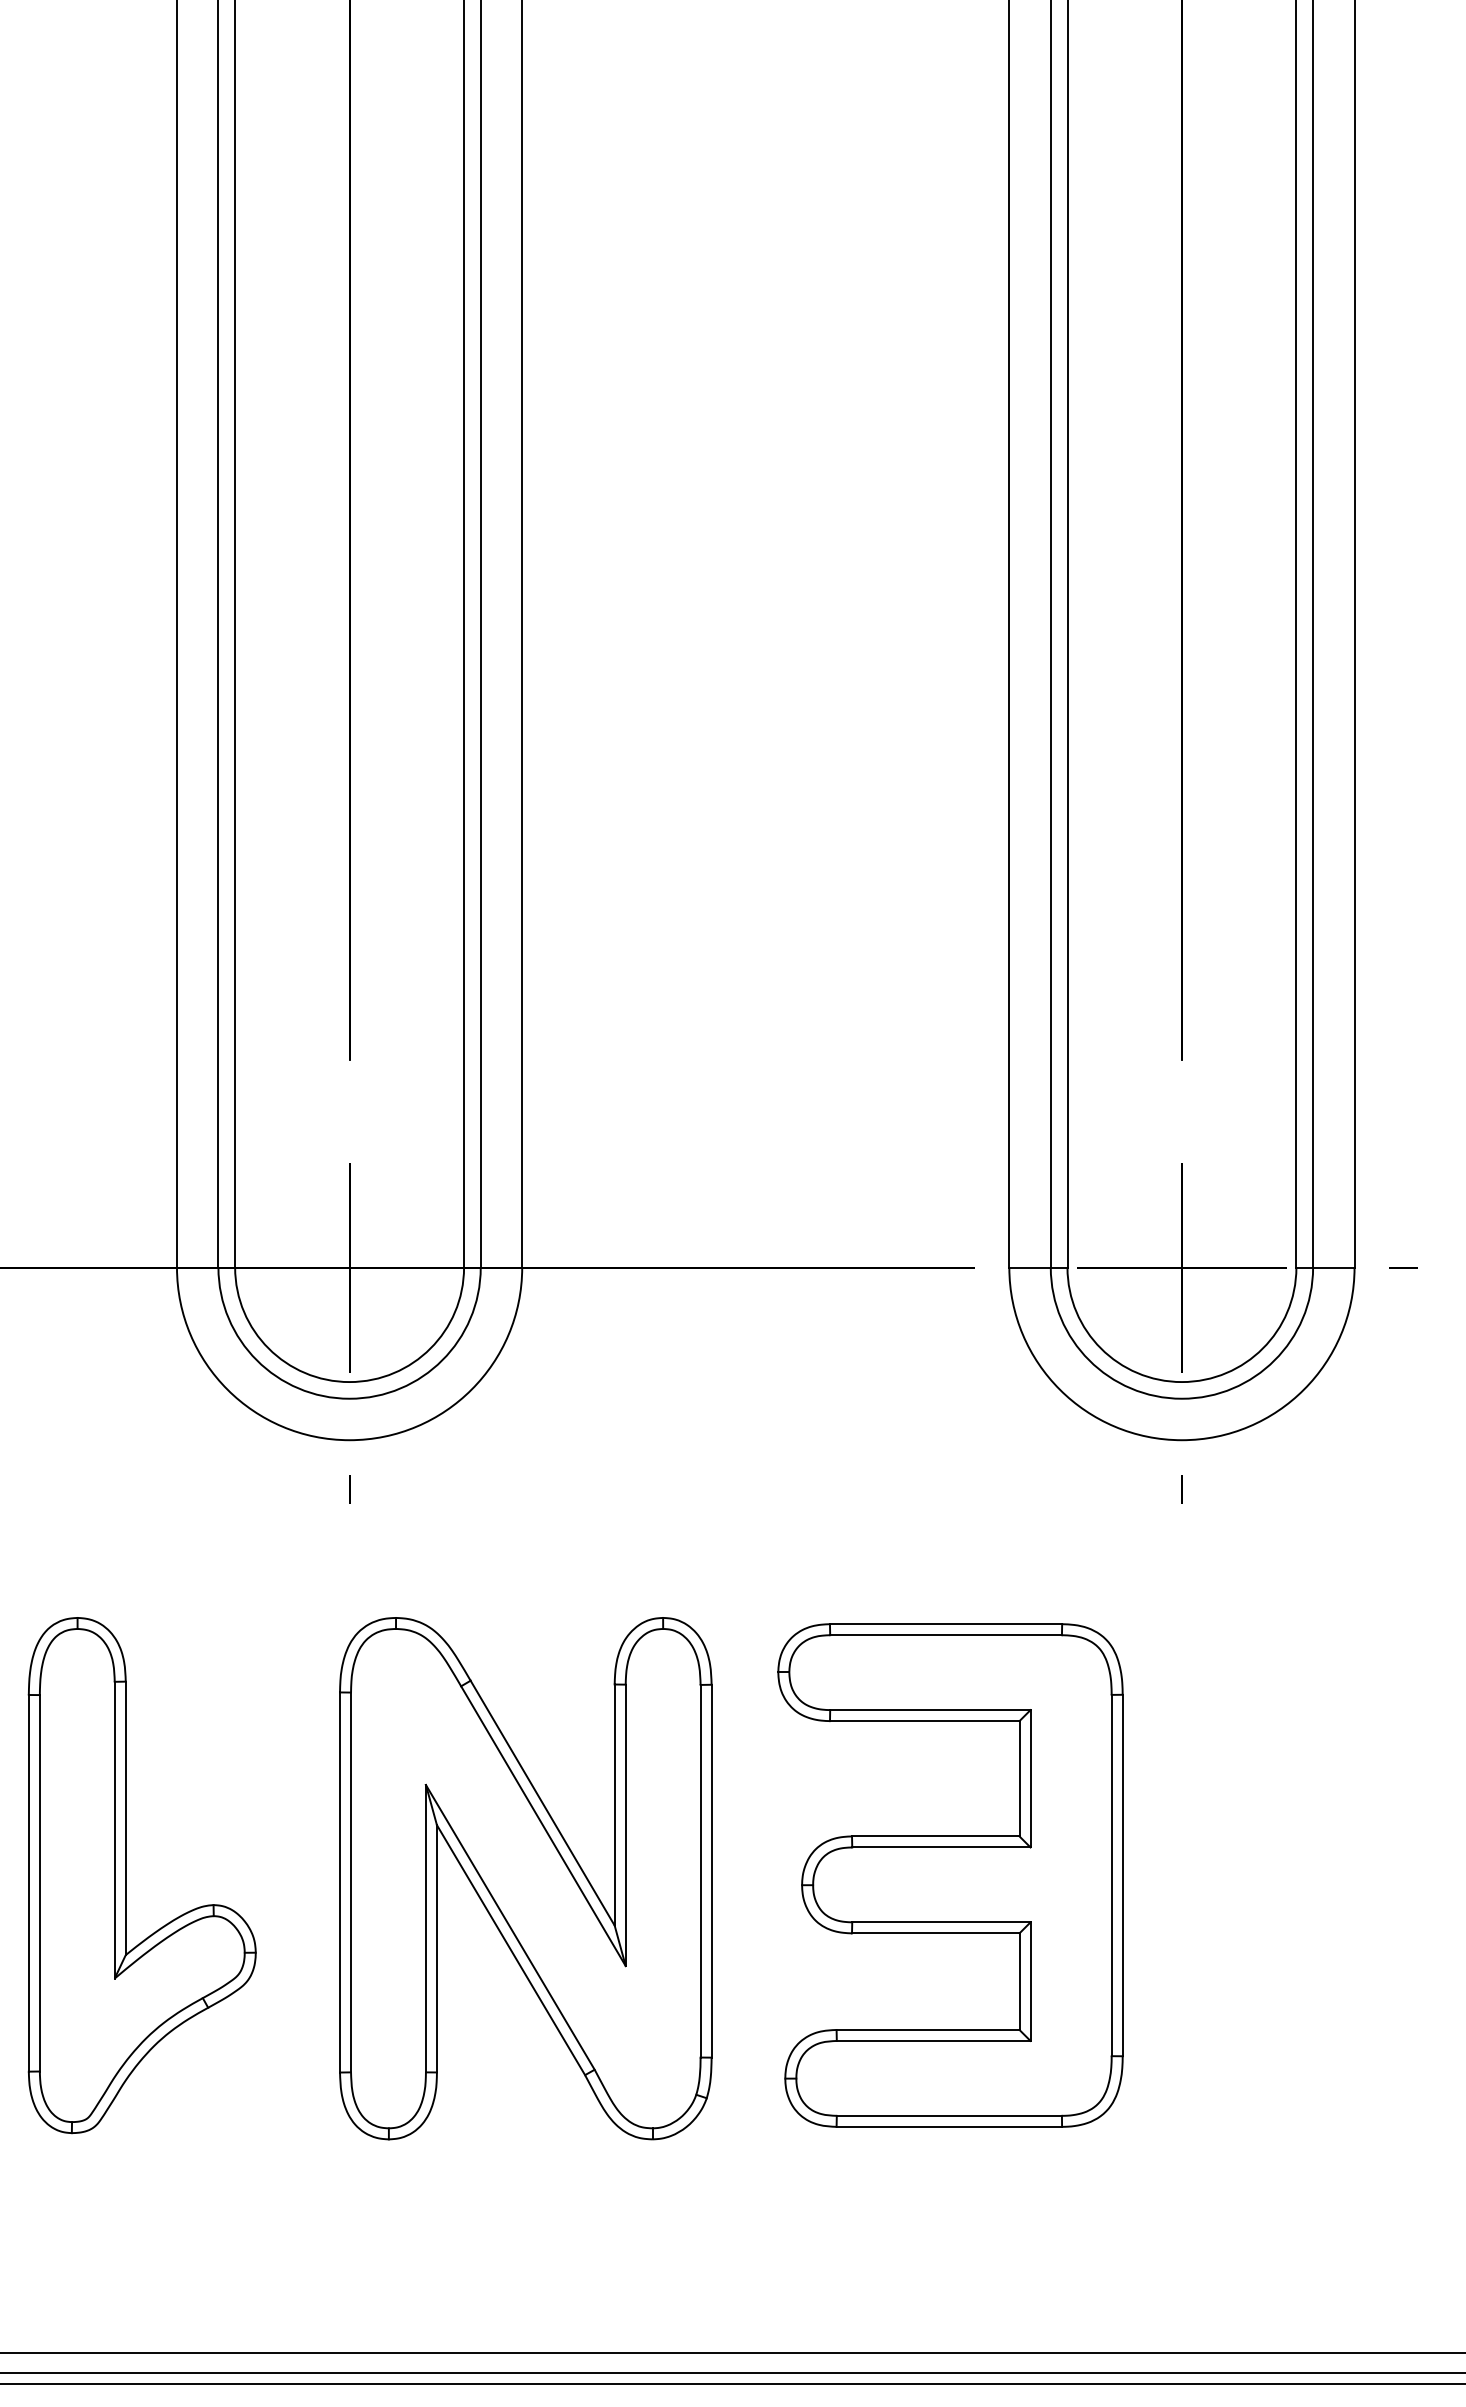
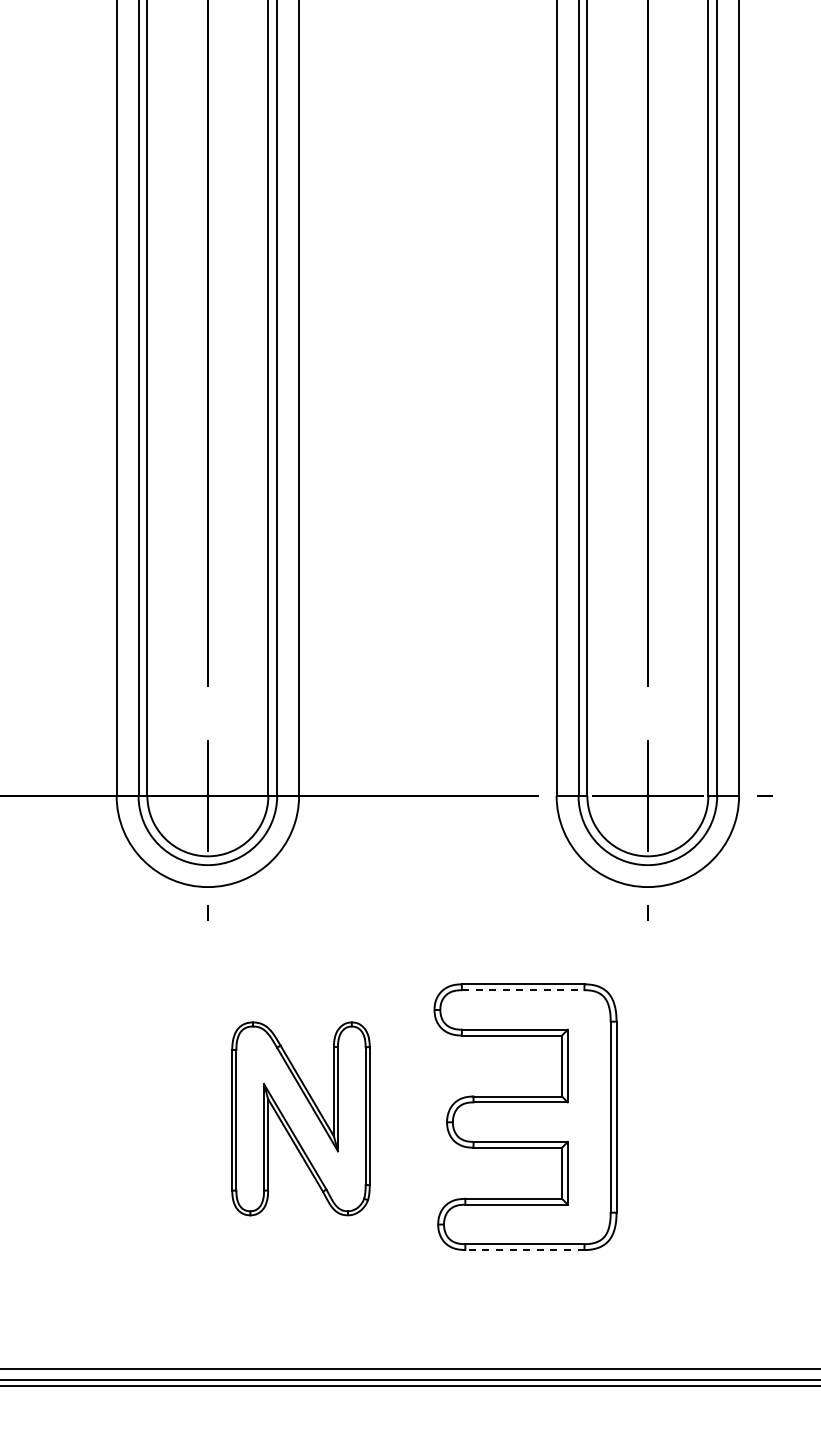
line: (946, 1635) -> (523, 990), solid -> dashed
part: (127, 1876) -> (90, 1117), removed
part: (524, 1878) -> (300, 1118), size x0.7
line: (948, 2127) -> (524, 1250), solid -> dashed

